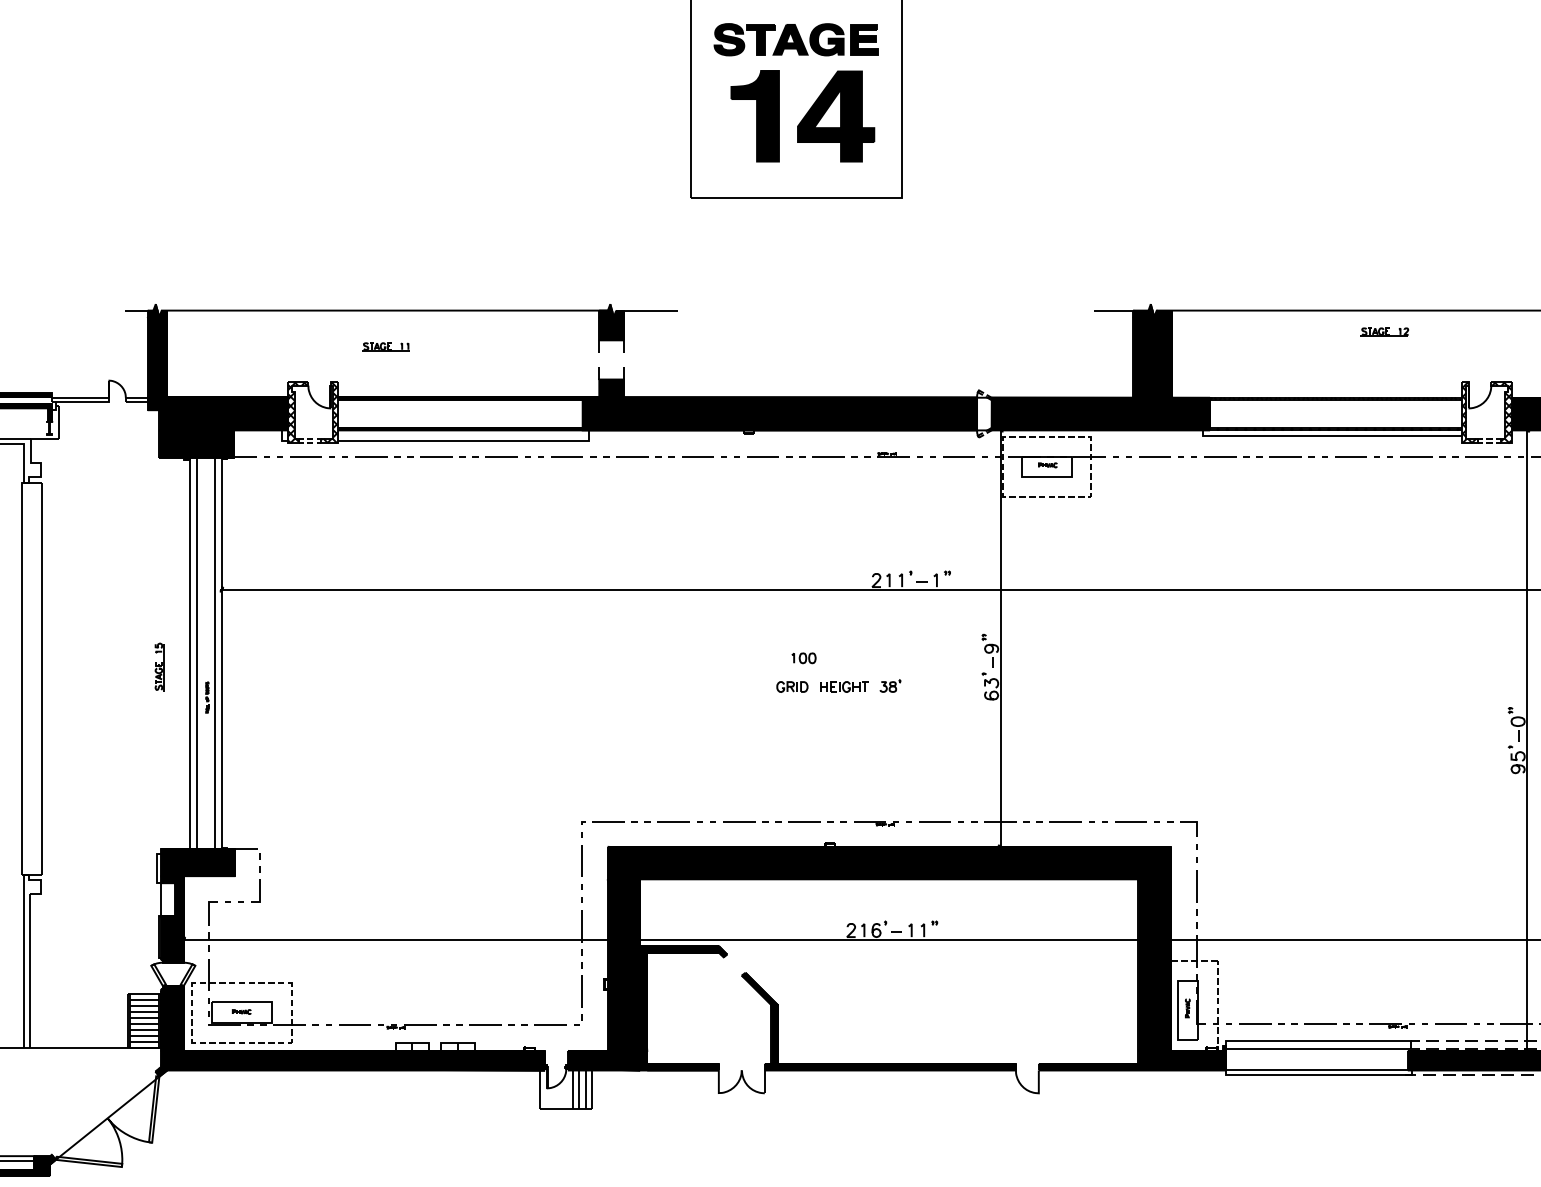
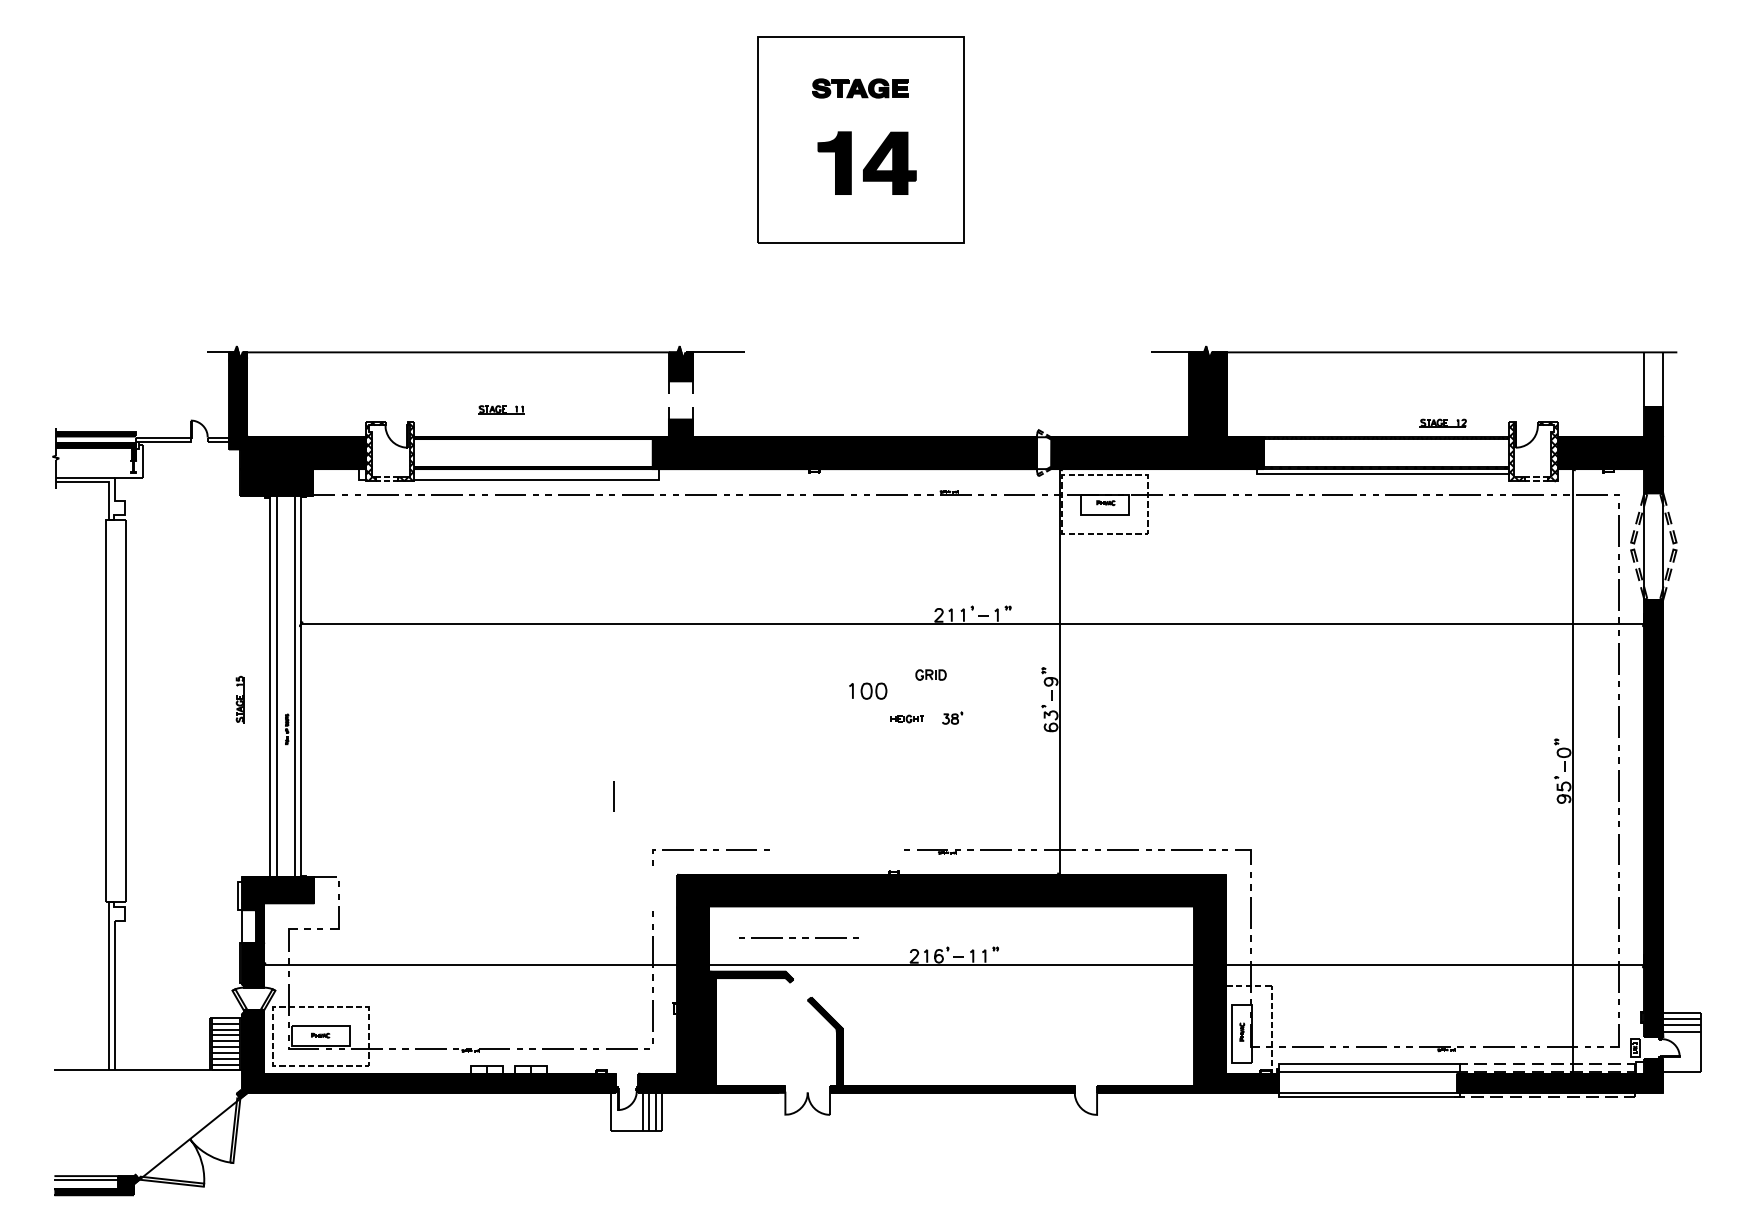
part: (795, 39) -> (860, 88), size x0.6
part: (802, 116) -> (866, 163), size x0.7
part: (1384, 331) -> (1442, 422), moved
part: (386, 346) -> (501, 409), moved
part: (804, 657) -> (868, 690), size x1.6
part: (791, 686) -> (930, 674), moved
part: (844, 686) -> (907, 718), size x0.7
line: (768, 820) -> (795, 937), moved
line: (582, 860) -> (613, 796), moved

